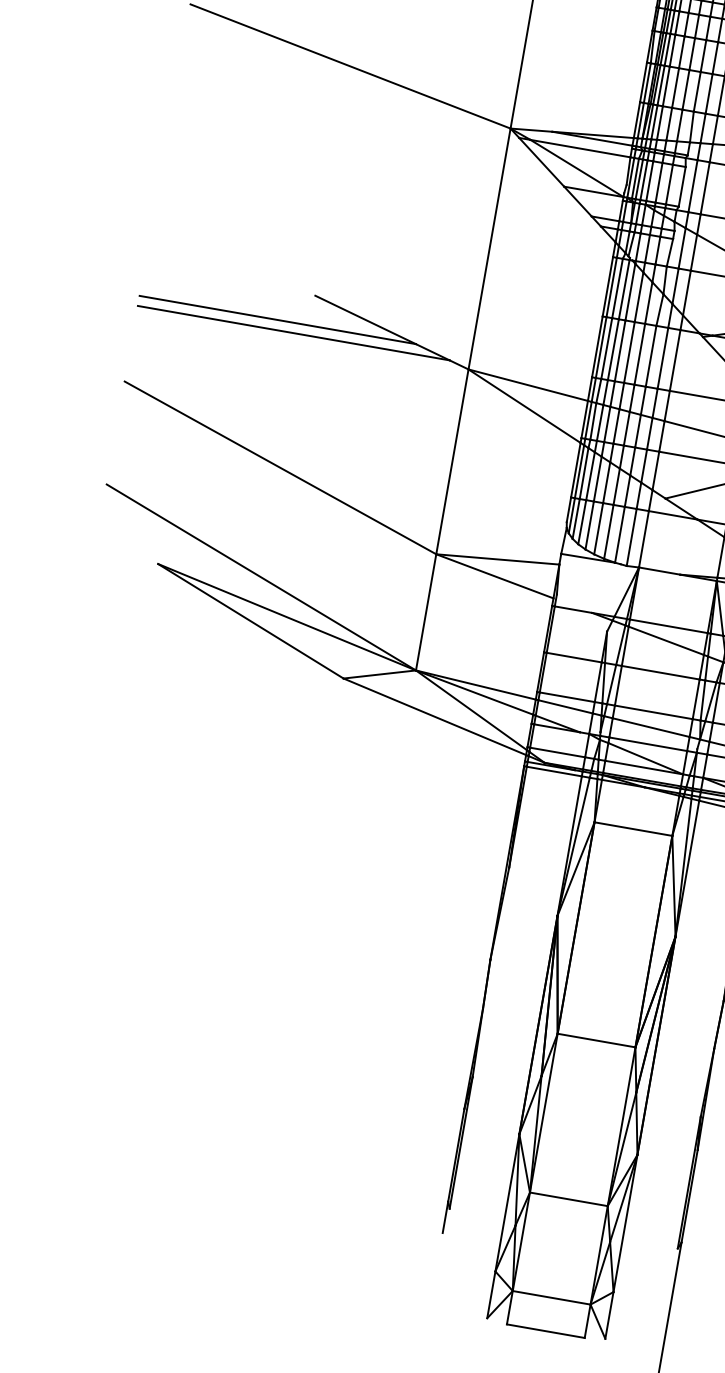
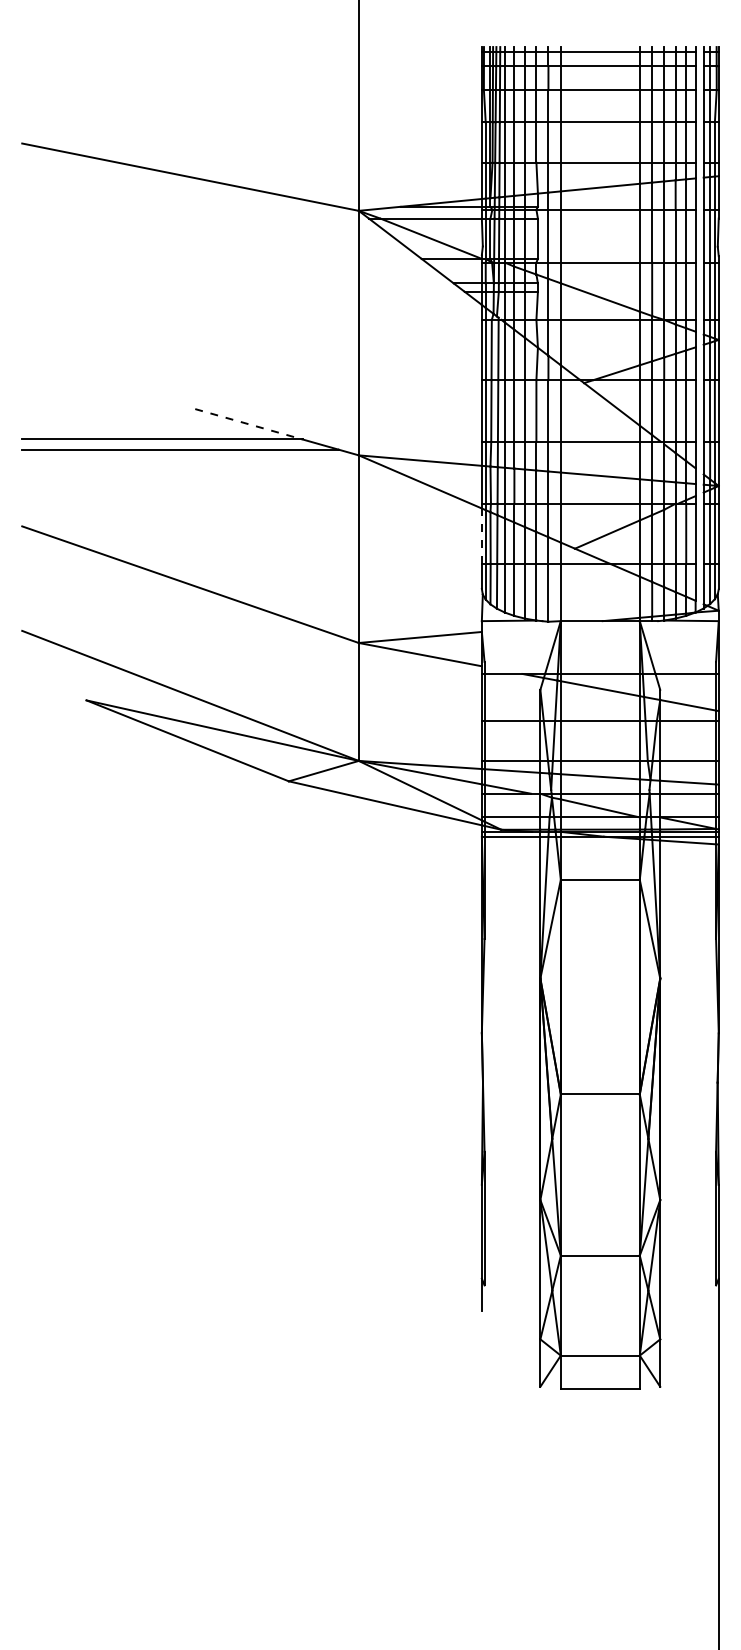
line: (365, 320) -> (248, 424), solid -> dashed
line: (575, 470) -> (481, 536), solid -> dashed

